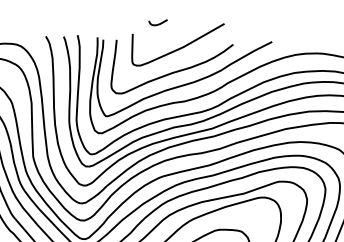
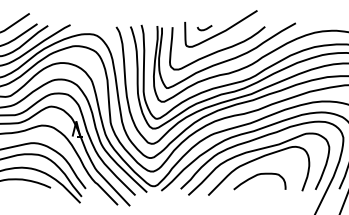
curve: (157, 23) -> (204, 28), moved

